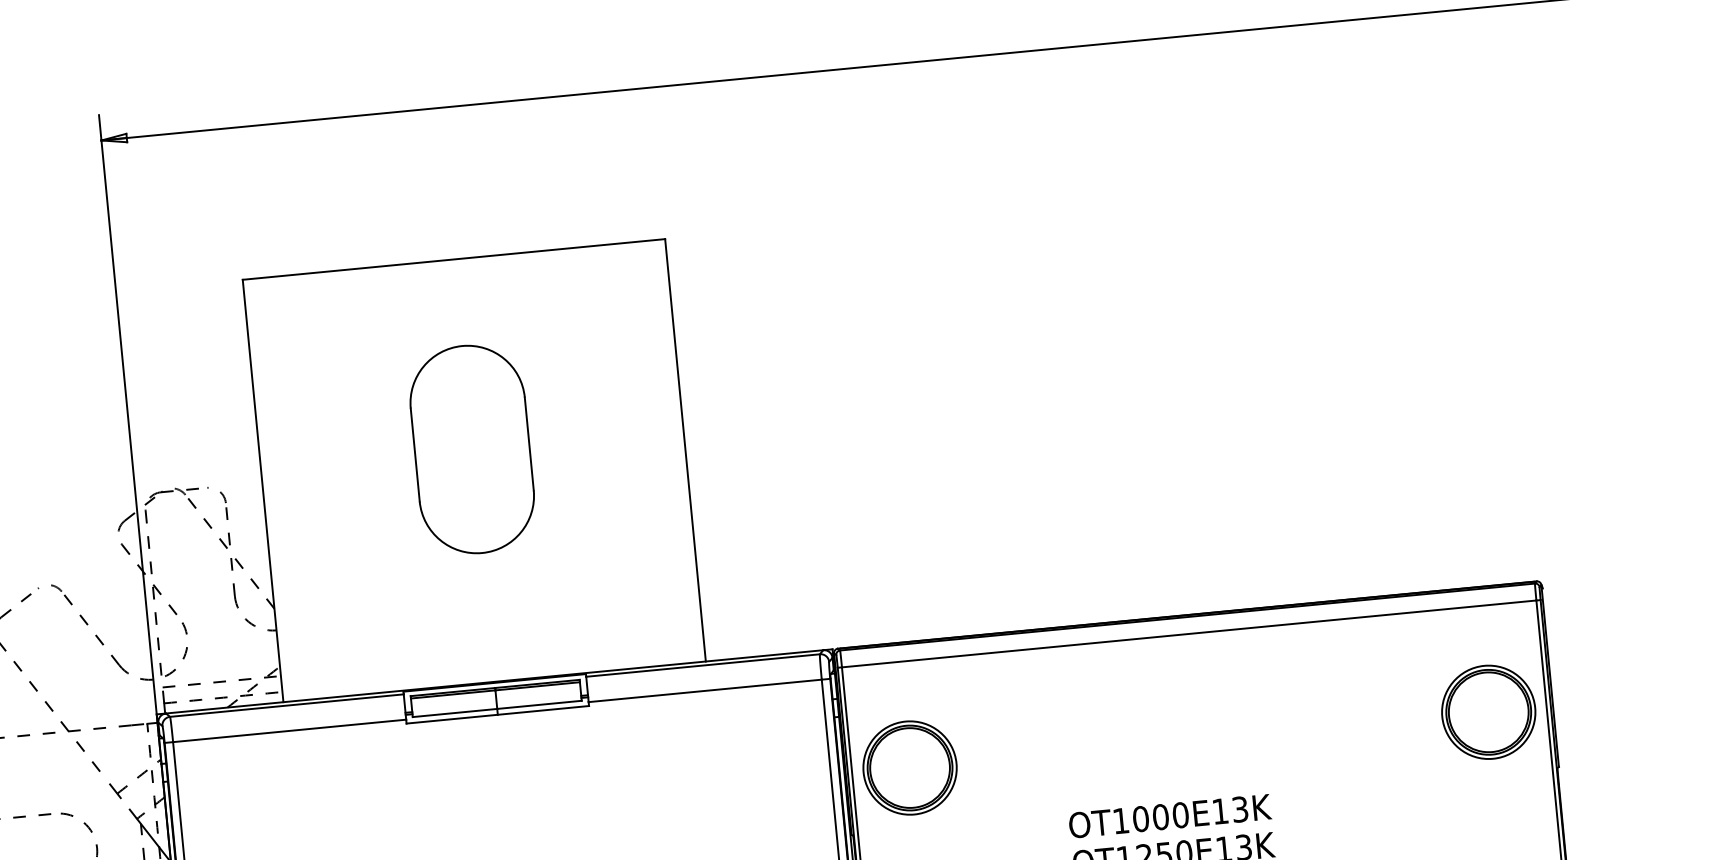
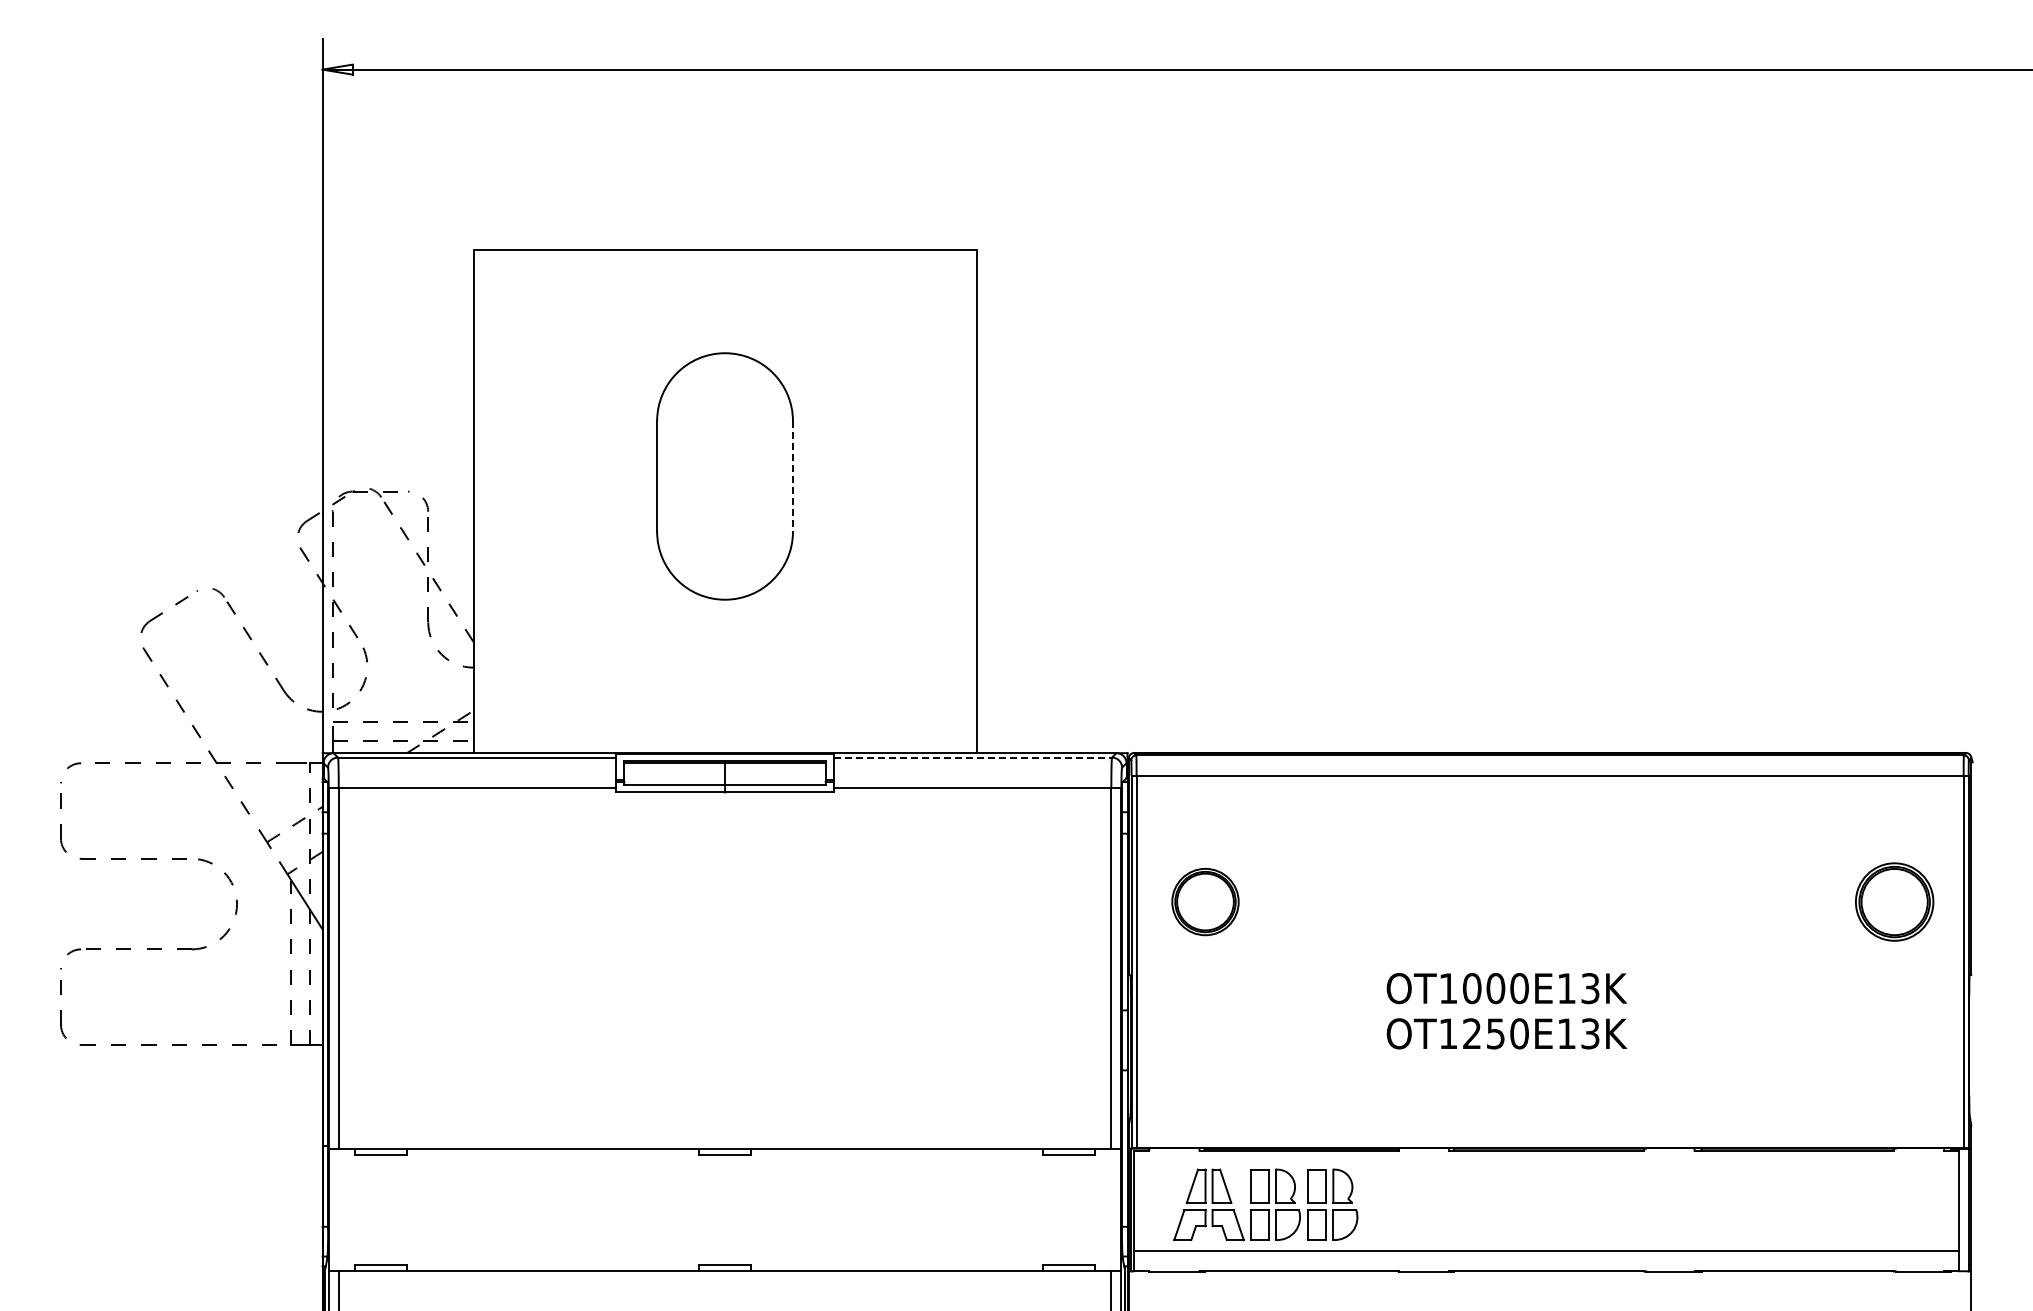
line: (528, 444) -> (792, 476), solid -> dashed
line: (703, 665) -> (973, 757), solid -> dashed
part: (1488, 711) -> (1894, 901), size x0.7
part: (910, 767) -> (1205, 901), size x0.6

